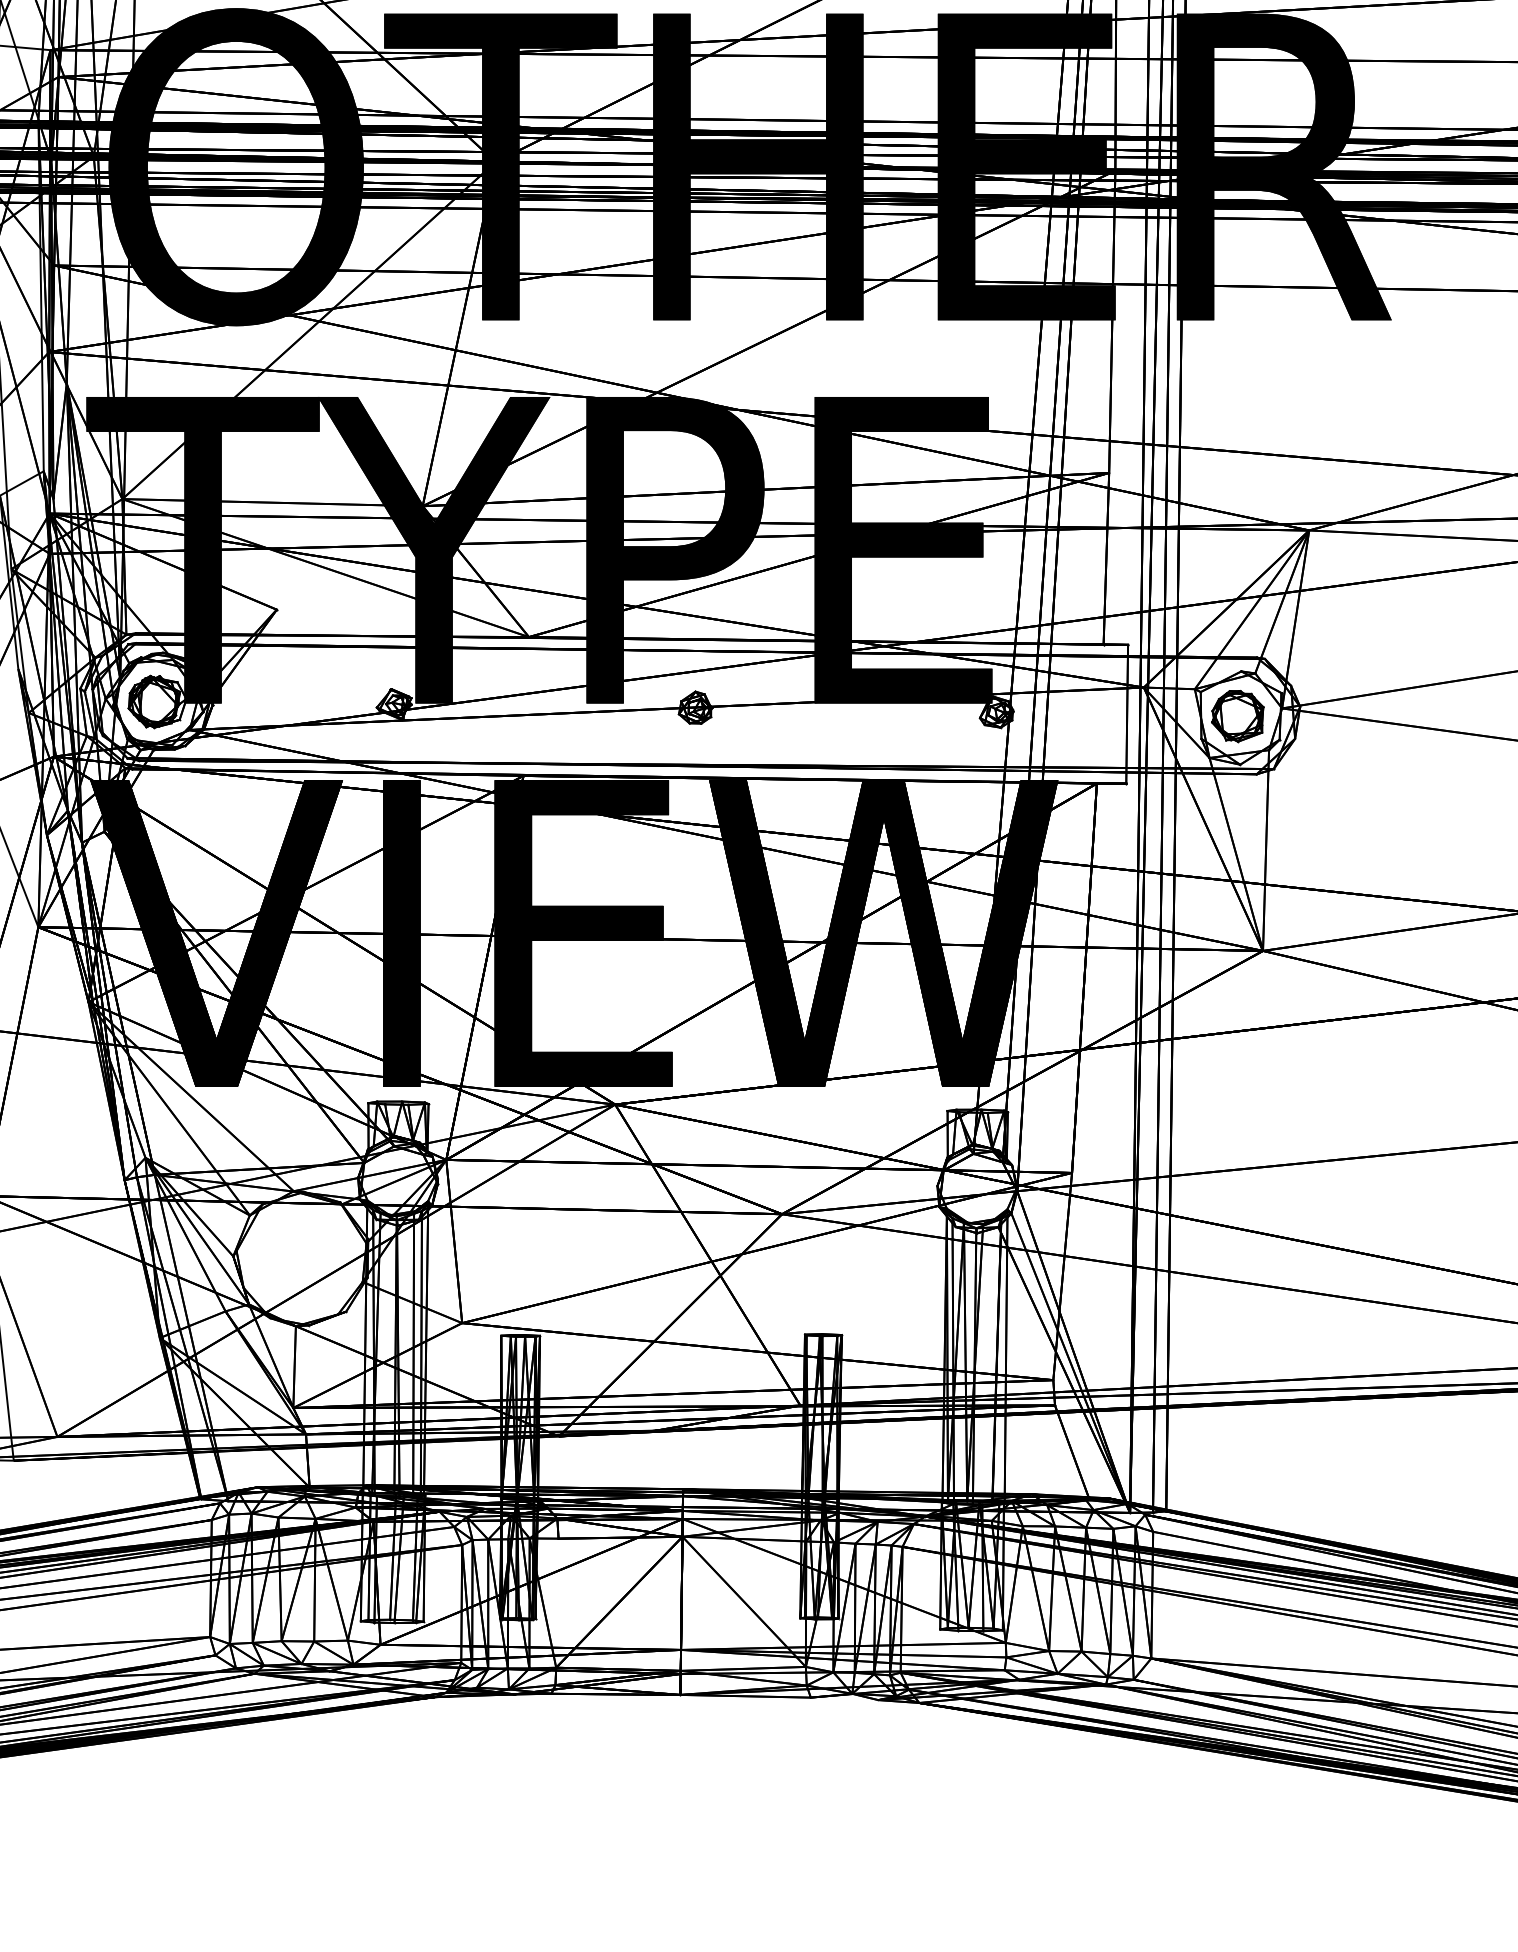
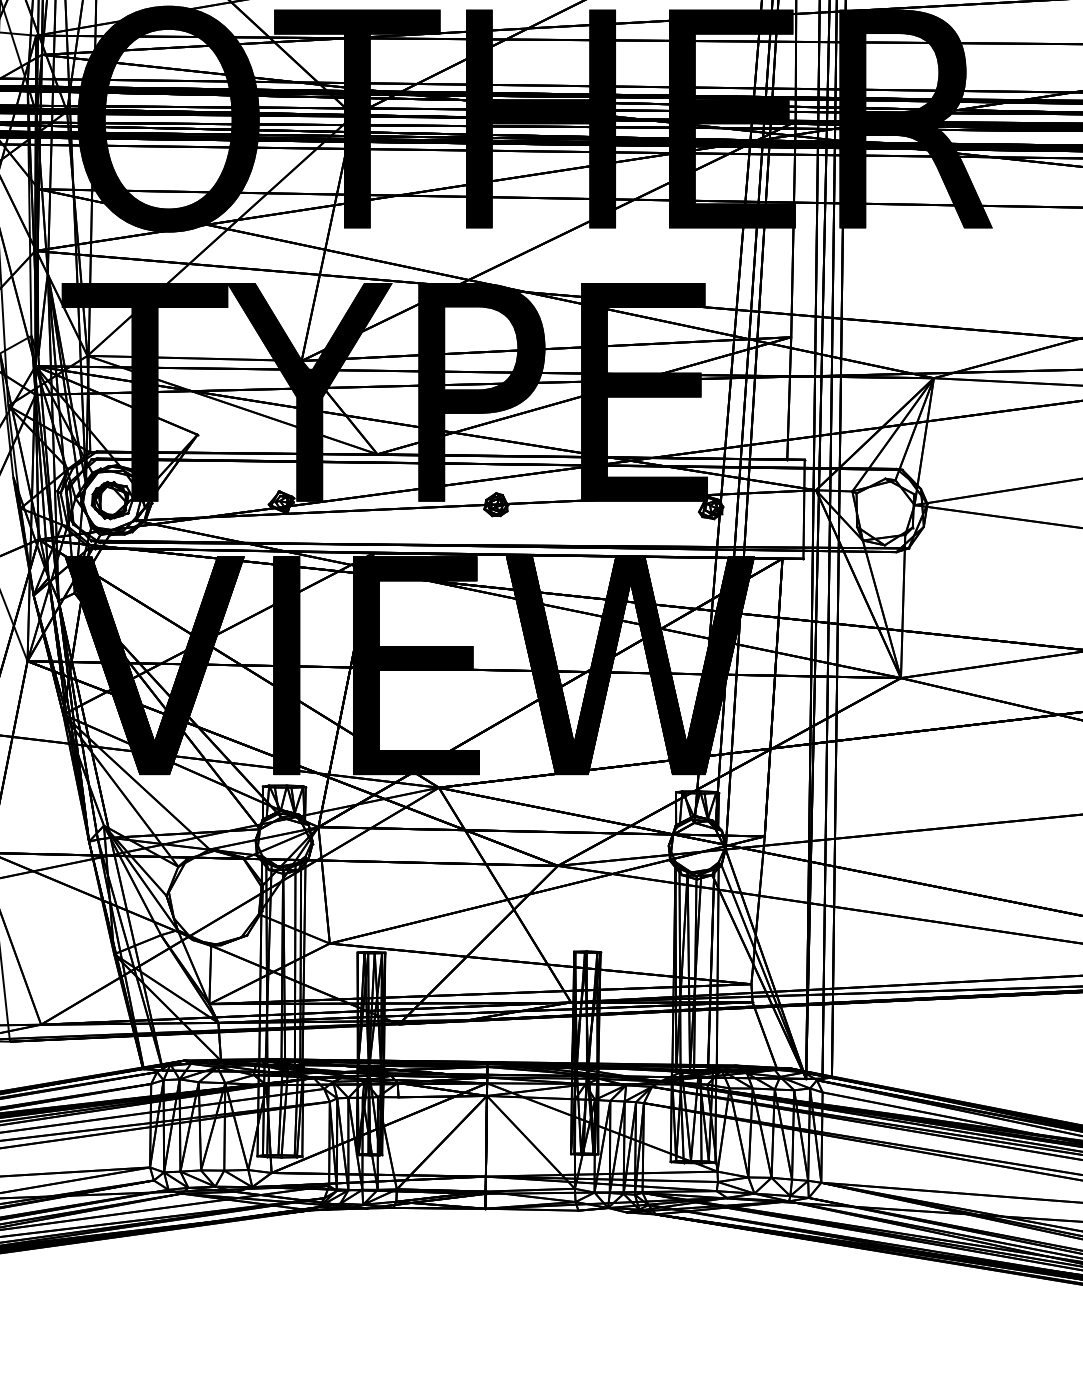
part: (1237, 716) -> (882, 510), removed

